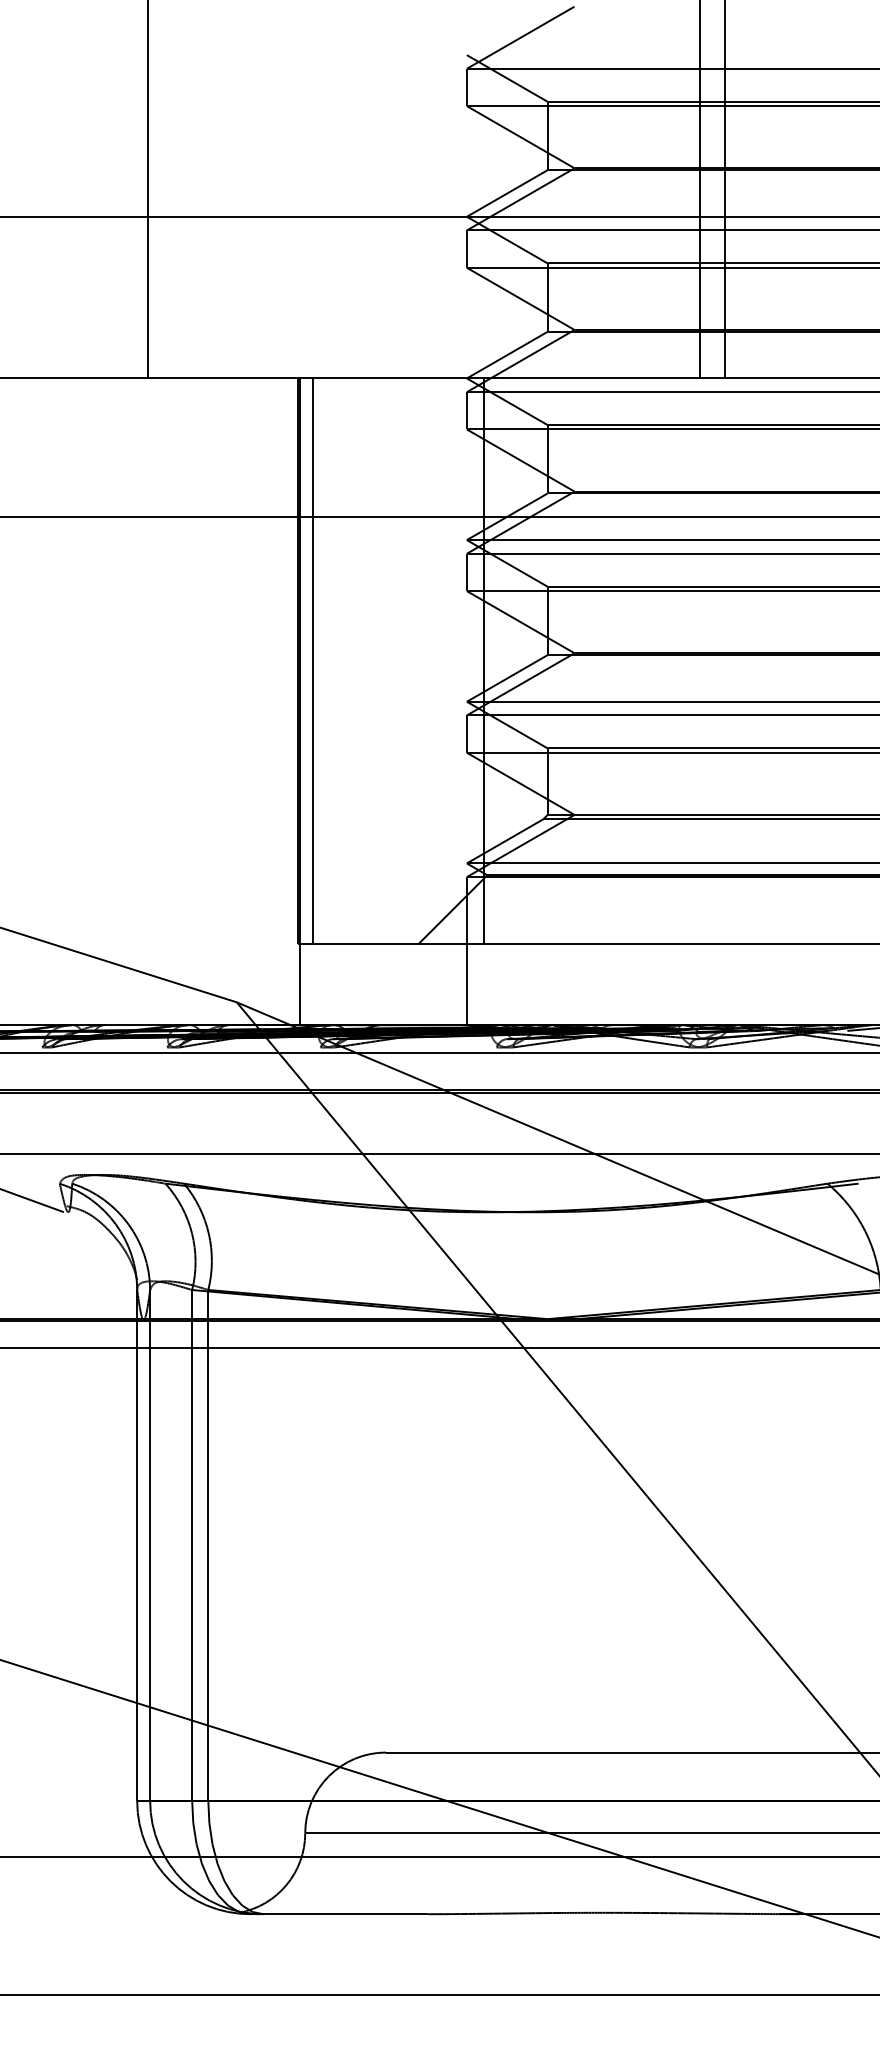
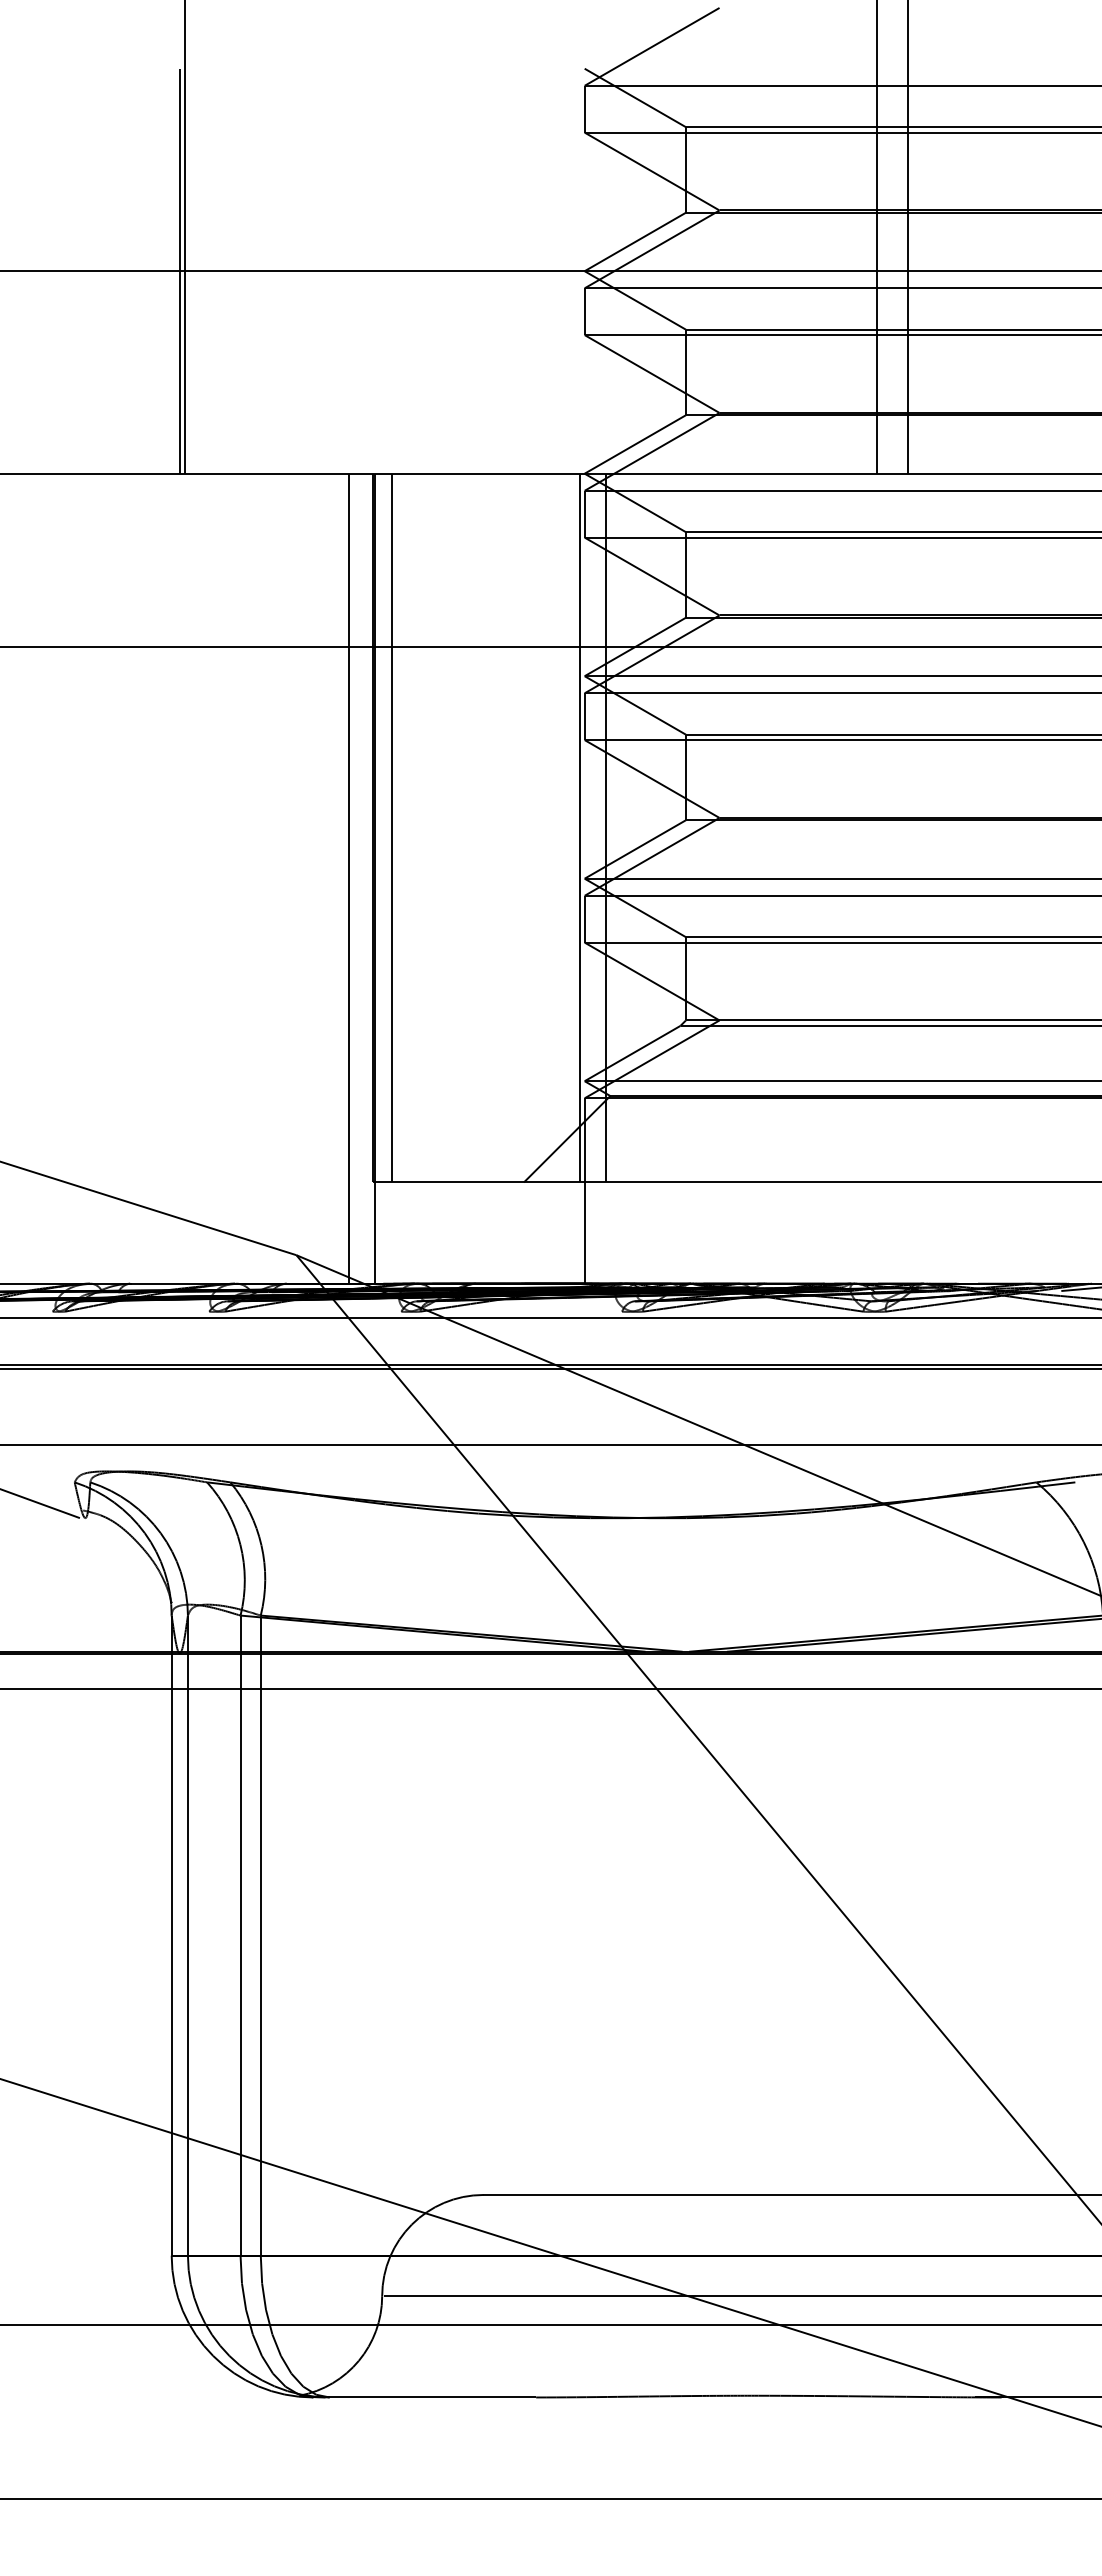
line: (143, 216) -> (179, 270), added
line: (463, 660) -> (580, 827), added
line: (278, 701) -> (348, 878), added

